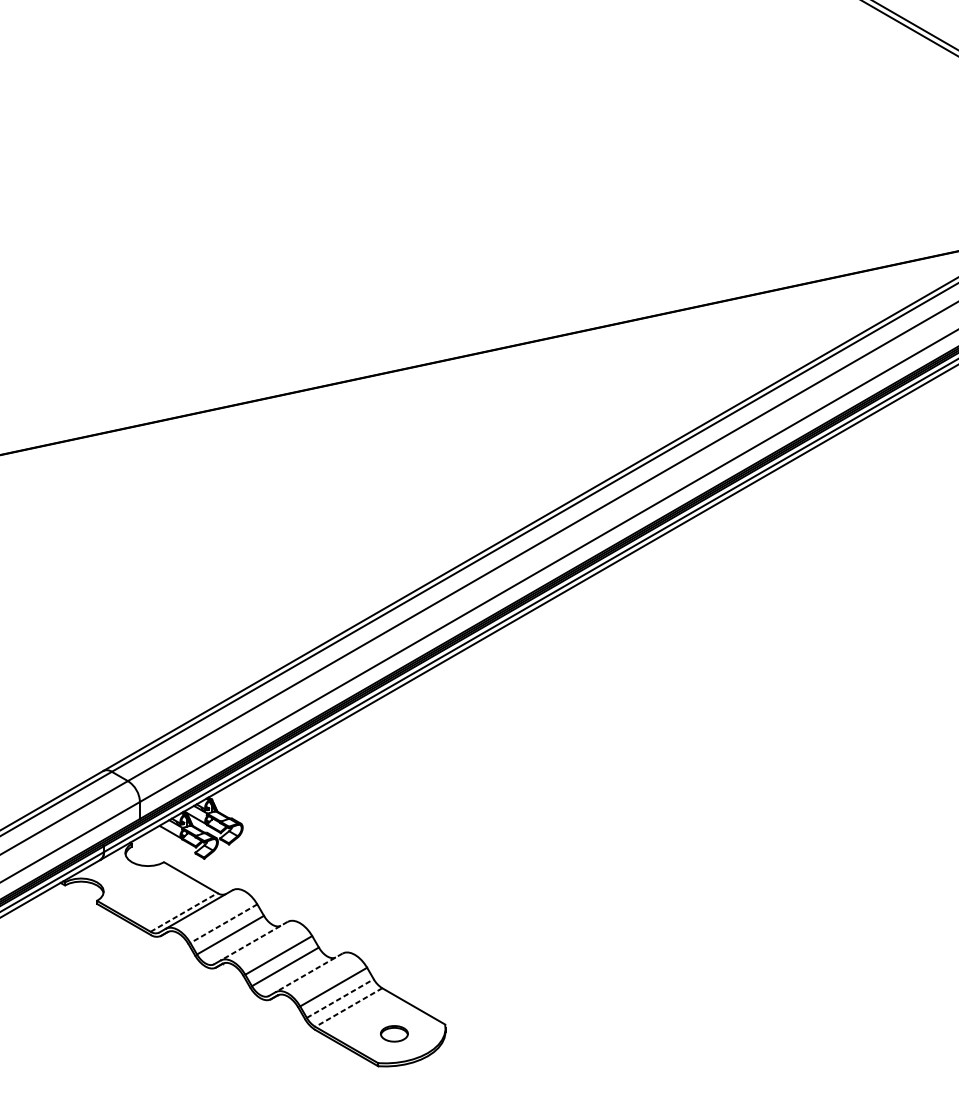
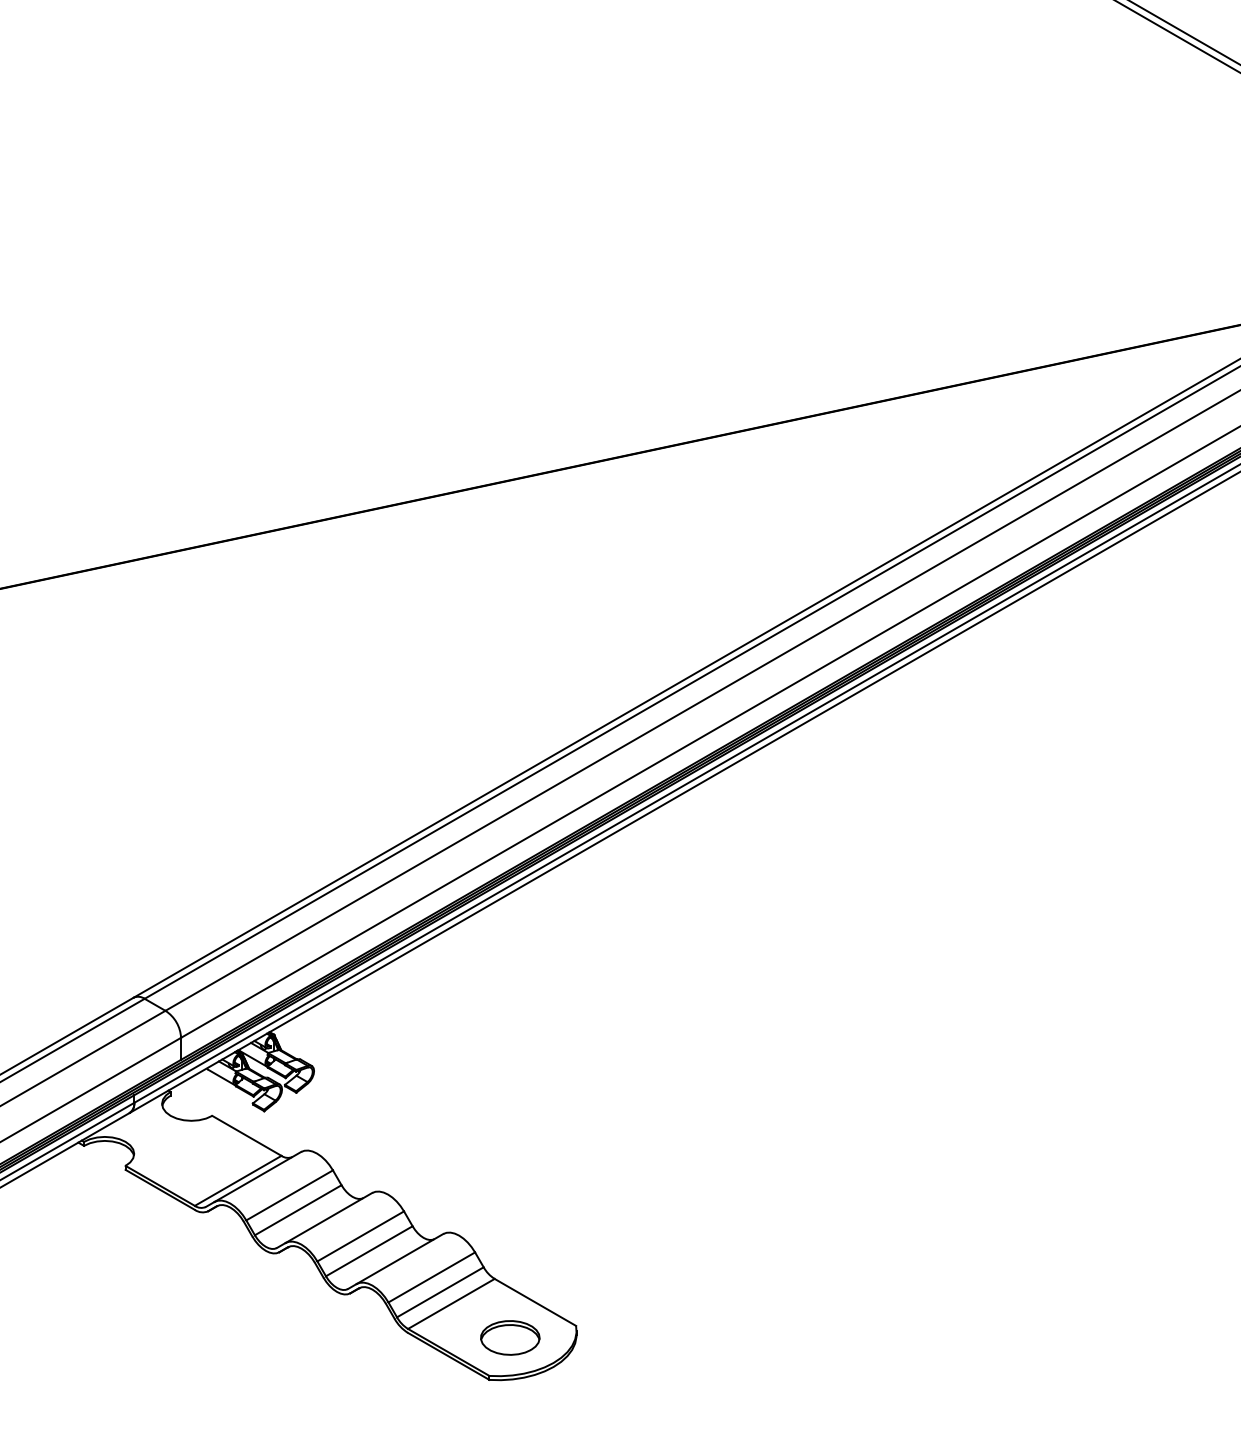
line: (184, 912) -> (238, 1180), dashed -> solid
line: (223, 923) -> (289, 1195), dashed -> solid
line: (253, 941) -> (328, 1218), dashed -> solid
line: (308, 973) -> (399, 1259), dashed -> solid
line: (340, 998) -> (440, 1292), dashed -> solid
line: (348, 1007) -> (450, 1304), dashed -> solid
part: (394, 1033) -> (510, 1337), size x1.67

